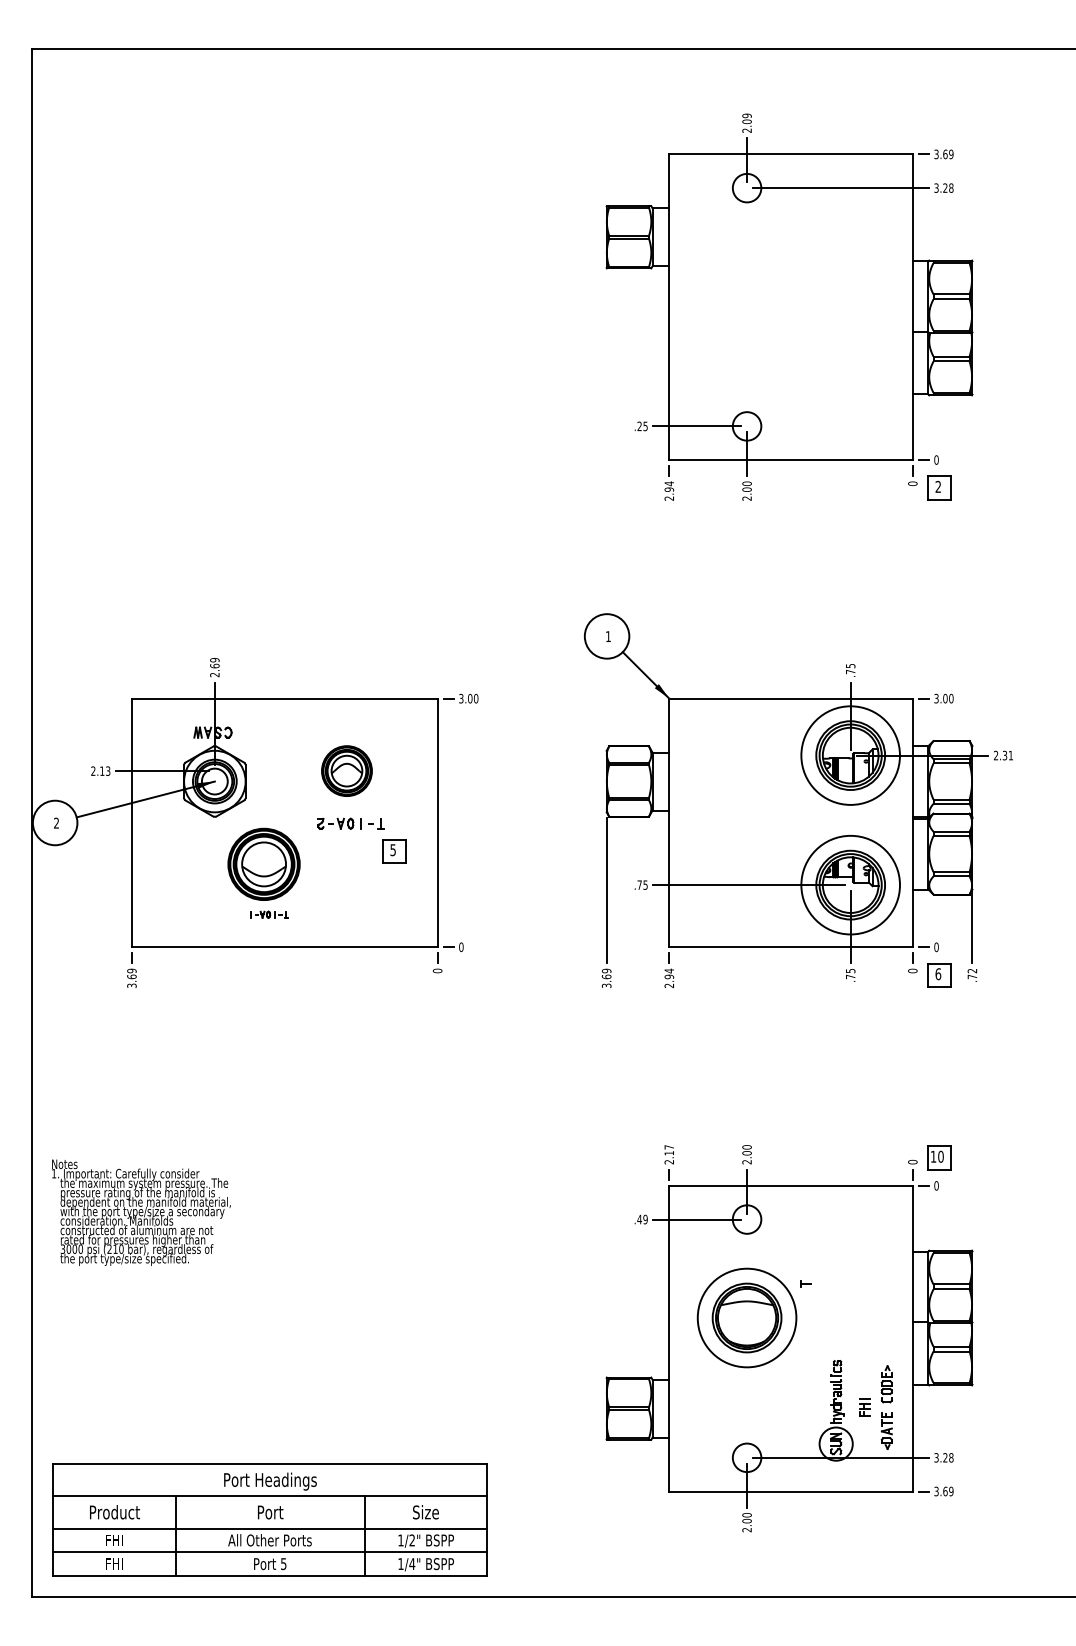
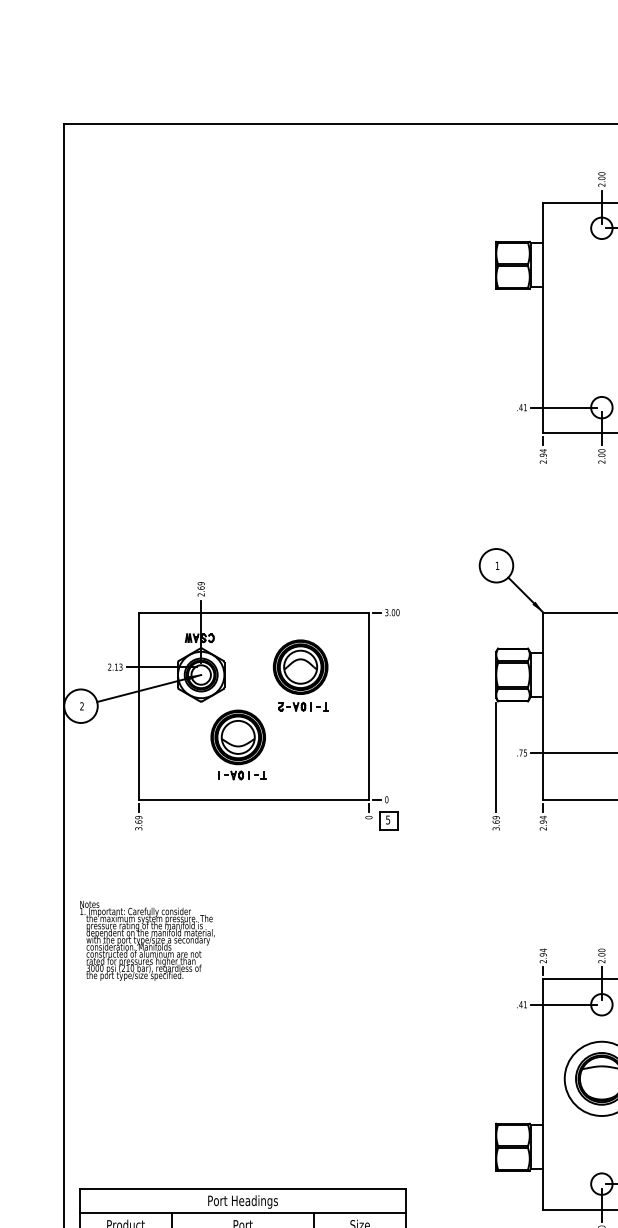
text: (747, 115) -> (602, 173), 2.09 -> 2.00
text: (642, 426) -> (523, 407), .25 -> .41
part: (346, 770) -> (300, 666), size x1.43
part: (394, 851) -> (389, 821), moved
part: (269, 914) -> (242, 775), size x1.67
text: (669, 1150) -> (543, 952), 2.17 -> 2.94
text: (141, 1212) -> (147, 940), moved
text: (645, 1219) -> (525, 1004), .49 -> .41

